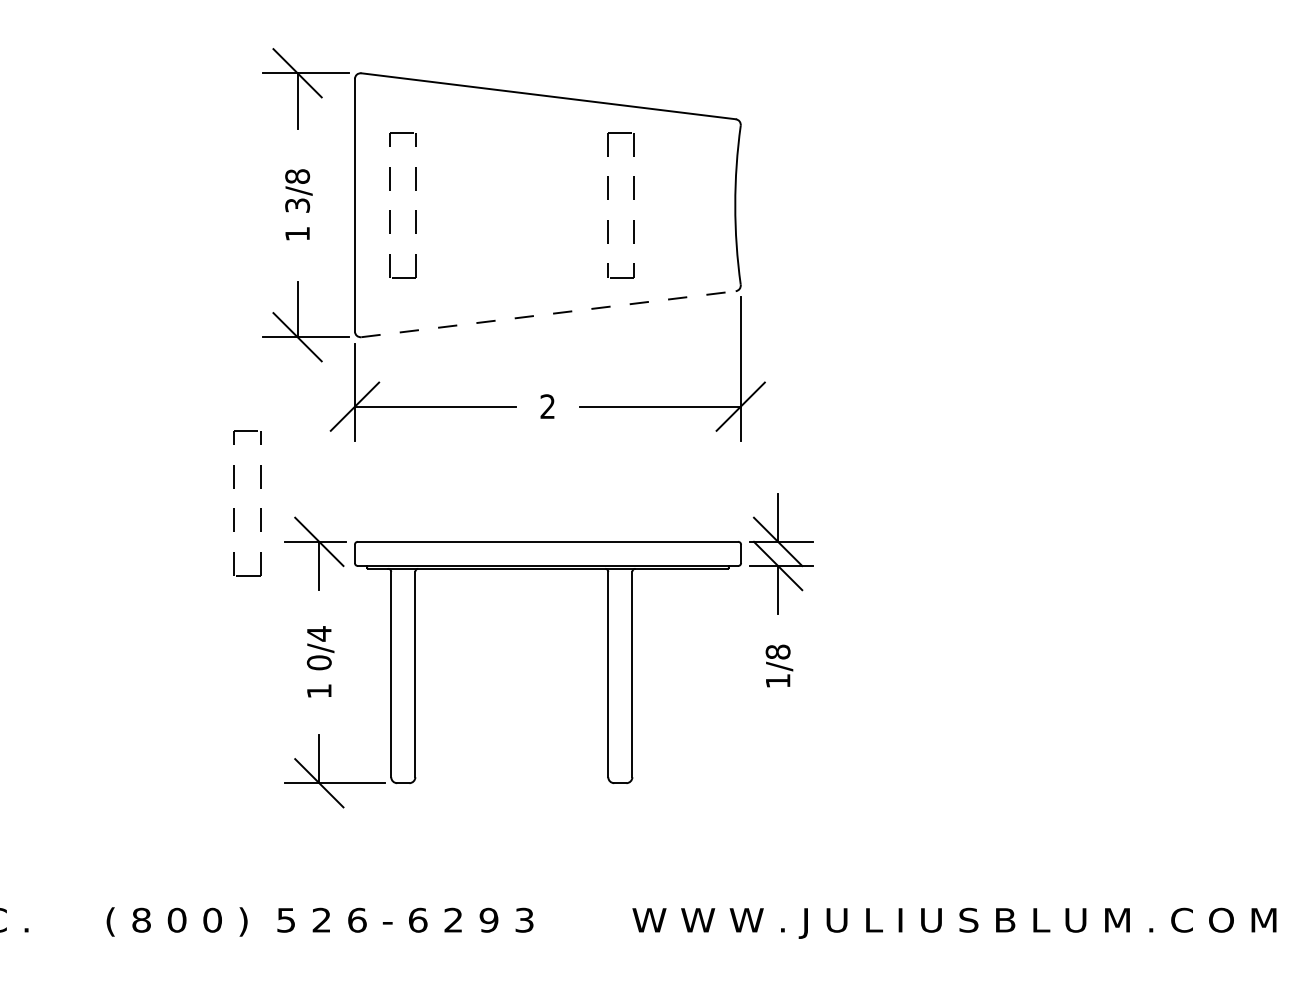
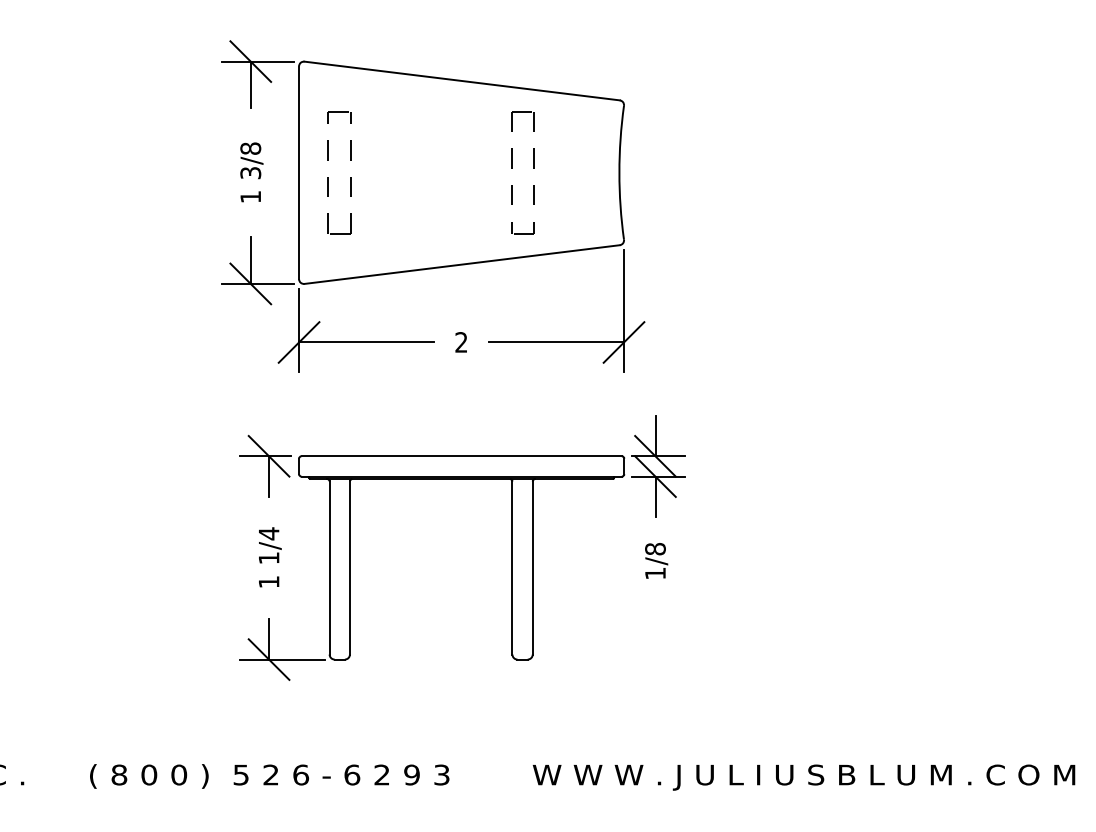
line: (548, 314) -> (462, 264), dashed -> solid
part: (234, 508) -> (197, 428), removed
text: (318, 663) -> (268, 558), 0/4 -> 1/4

